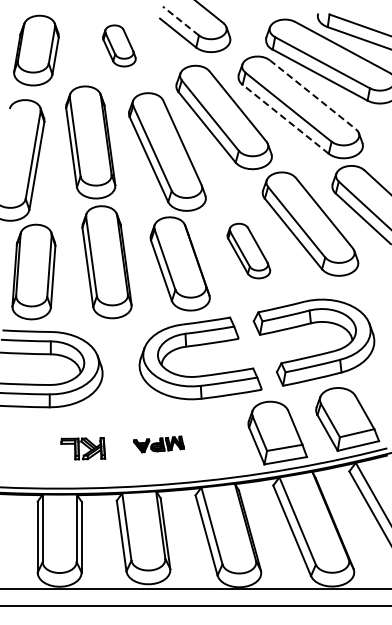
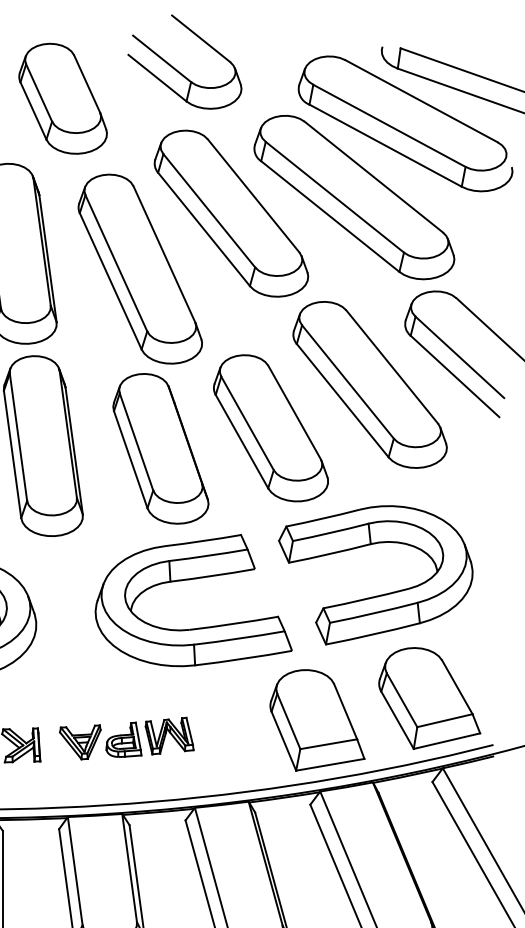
line: (180, 20) -> (161, 57), dashed -> solid
part: (119, 45) -> (63, 98), size x1.67
line: (313, 95) -> (374, 178), dashed -> solid
line: (285, 118) -> (329, 215), dashed -> solid
part: (248, 250) -> (270, 427), size x1.67
part: (158, 444) -> (126, 738), size x1.67

